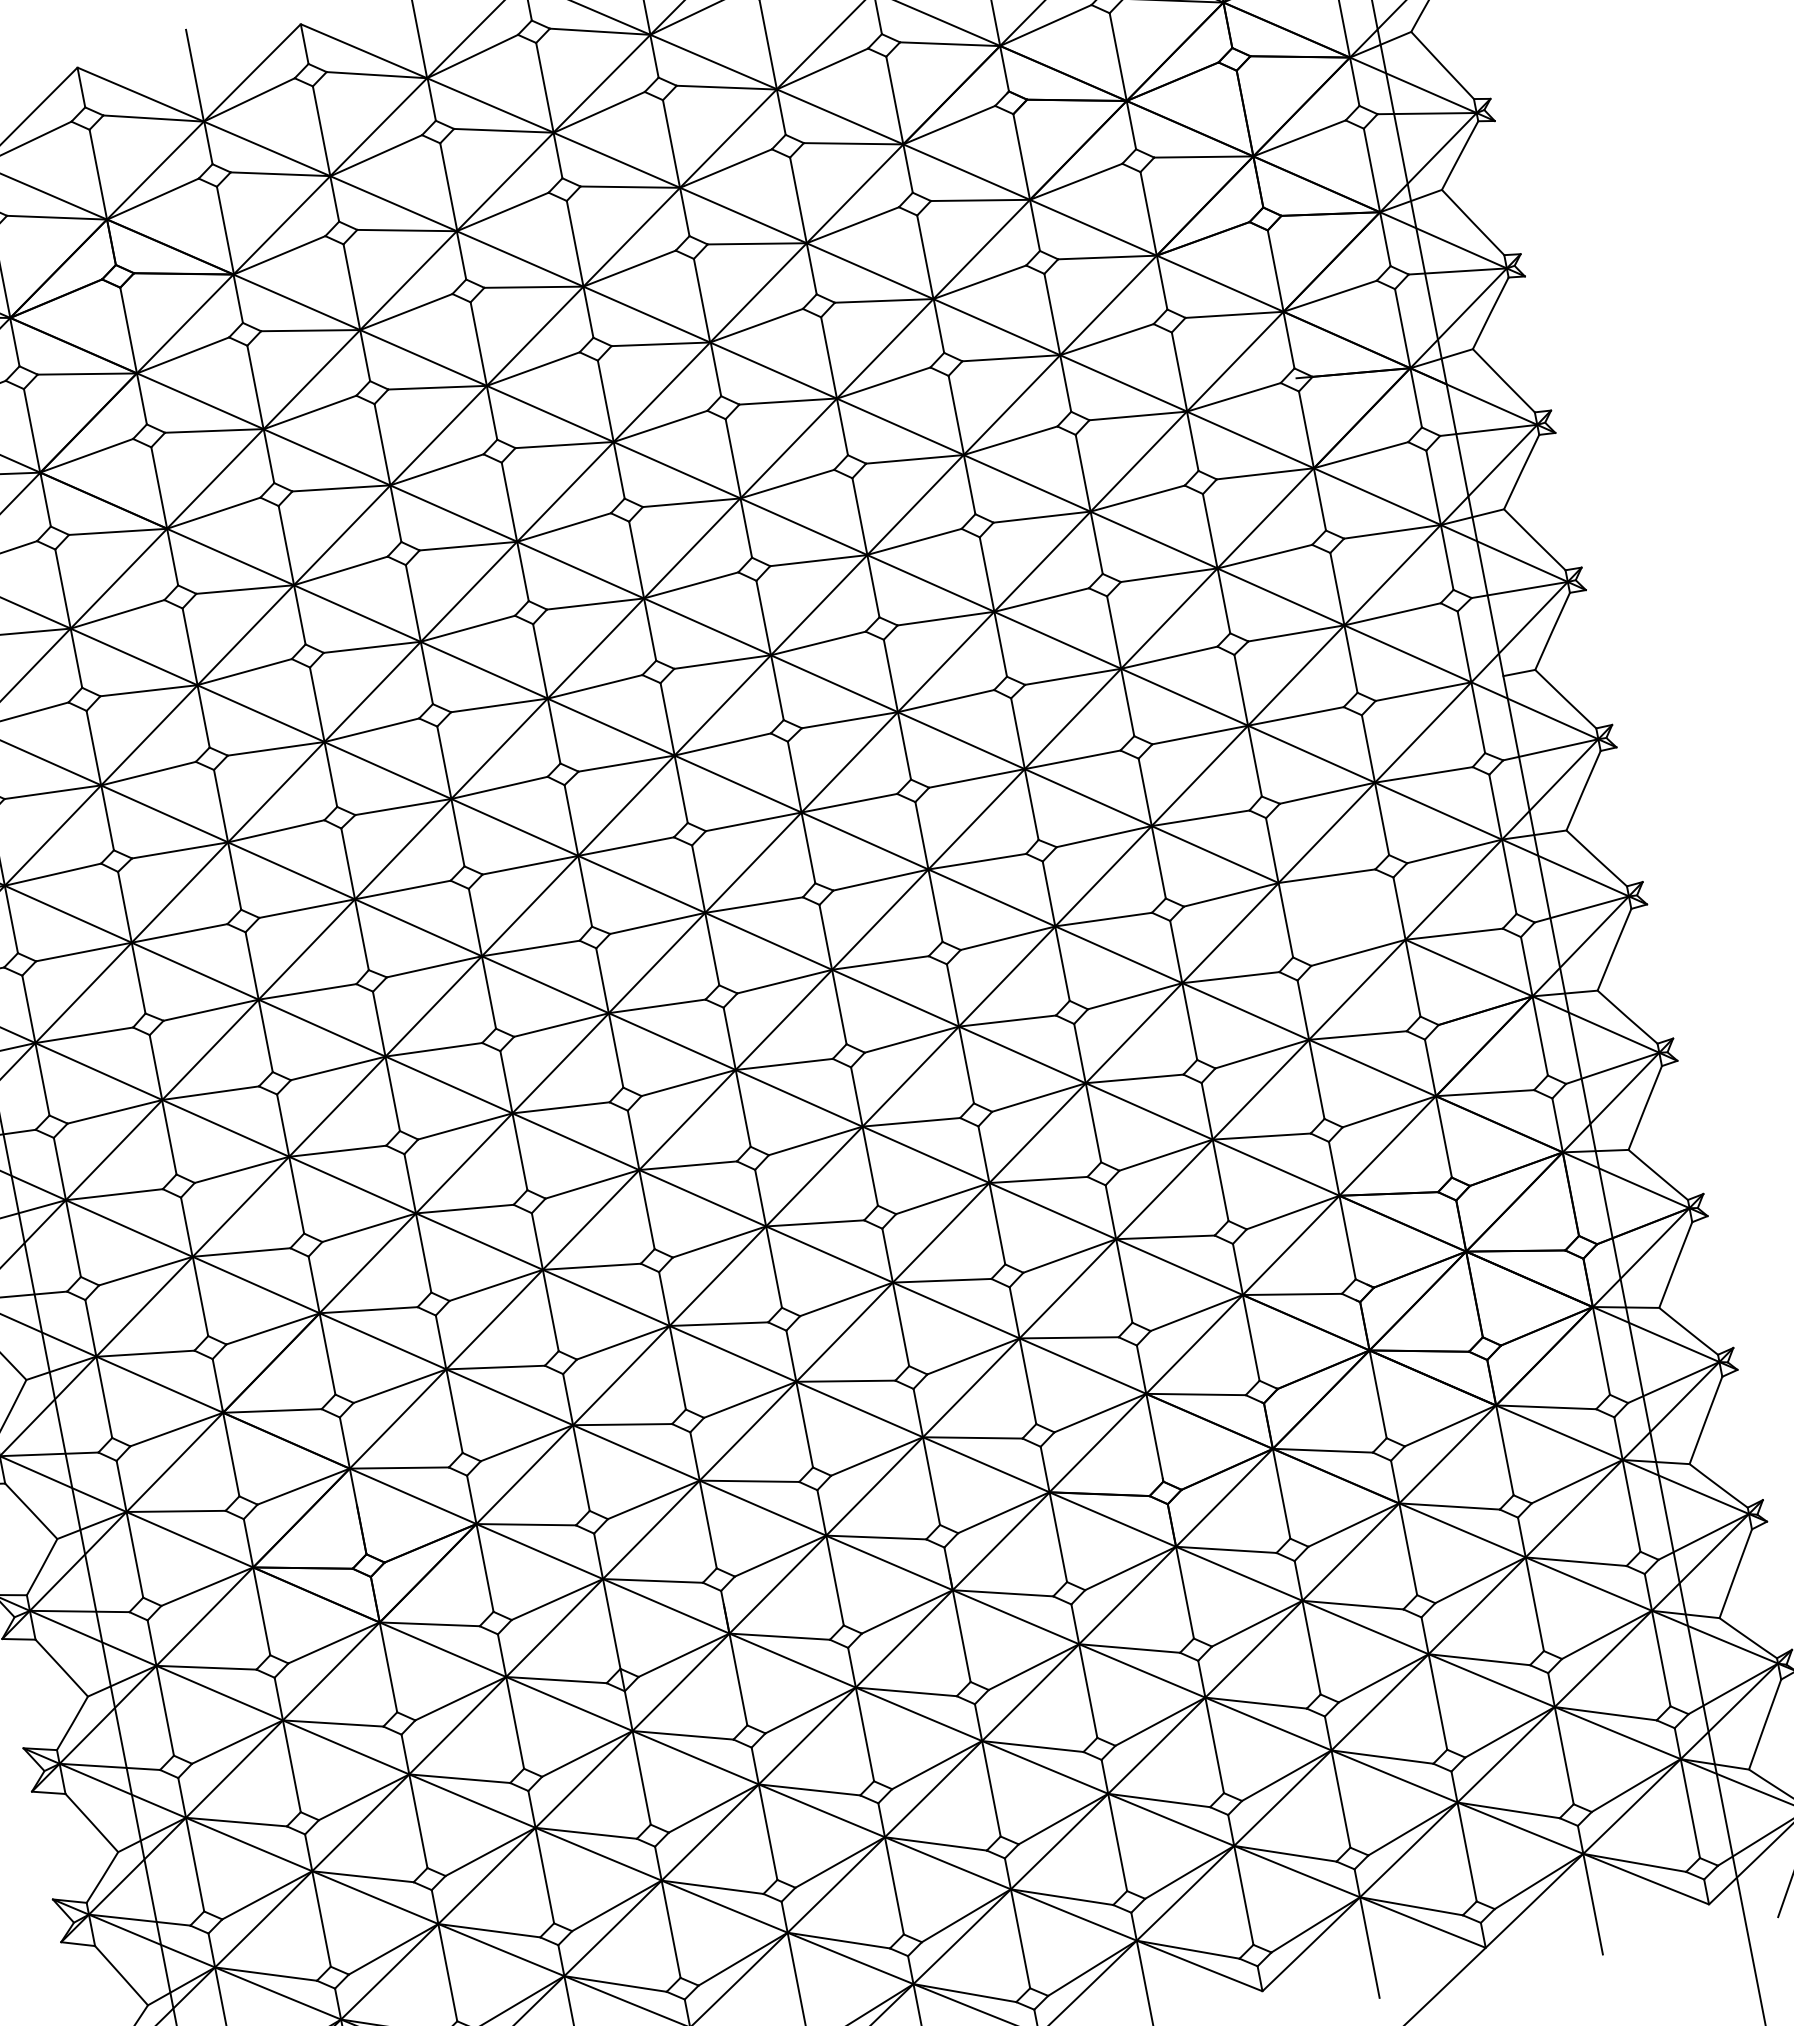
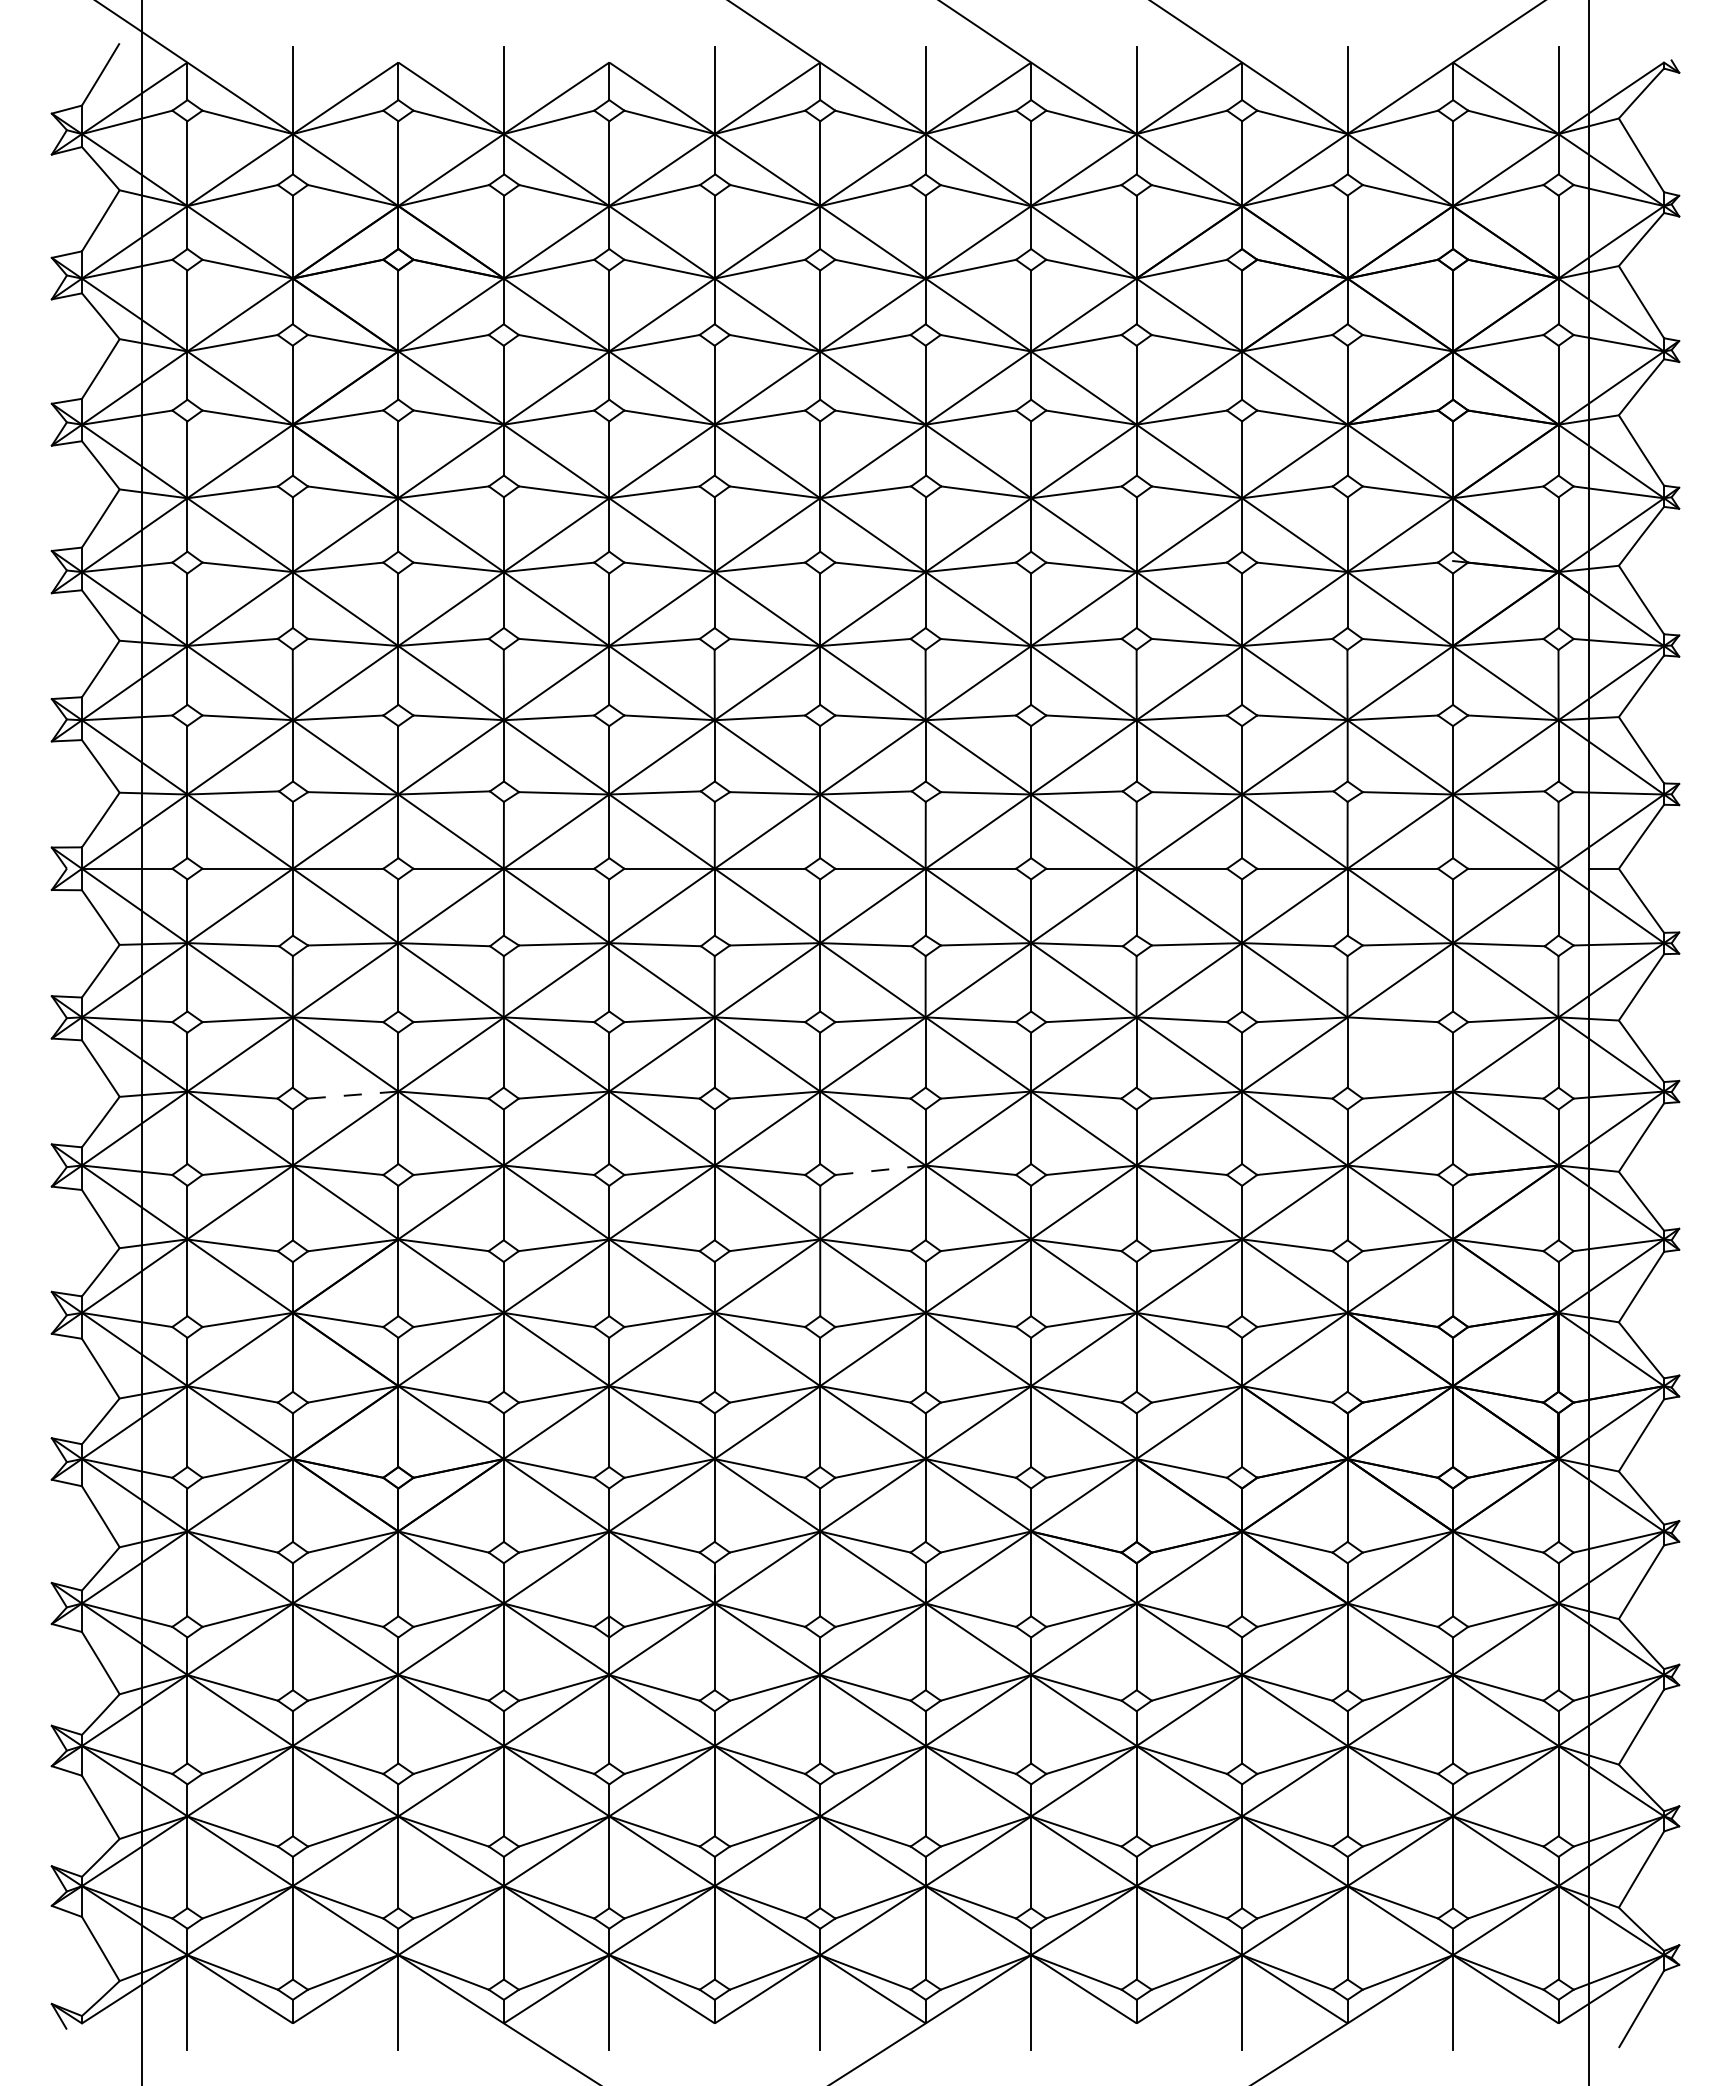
line: (815, 1141) -> (880, 1170), solid -> dashed
line: (242, 1170) -> (353, 1095), solid -> dashed

